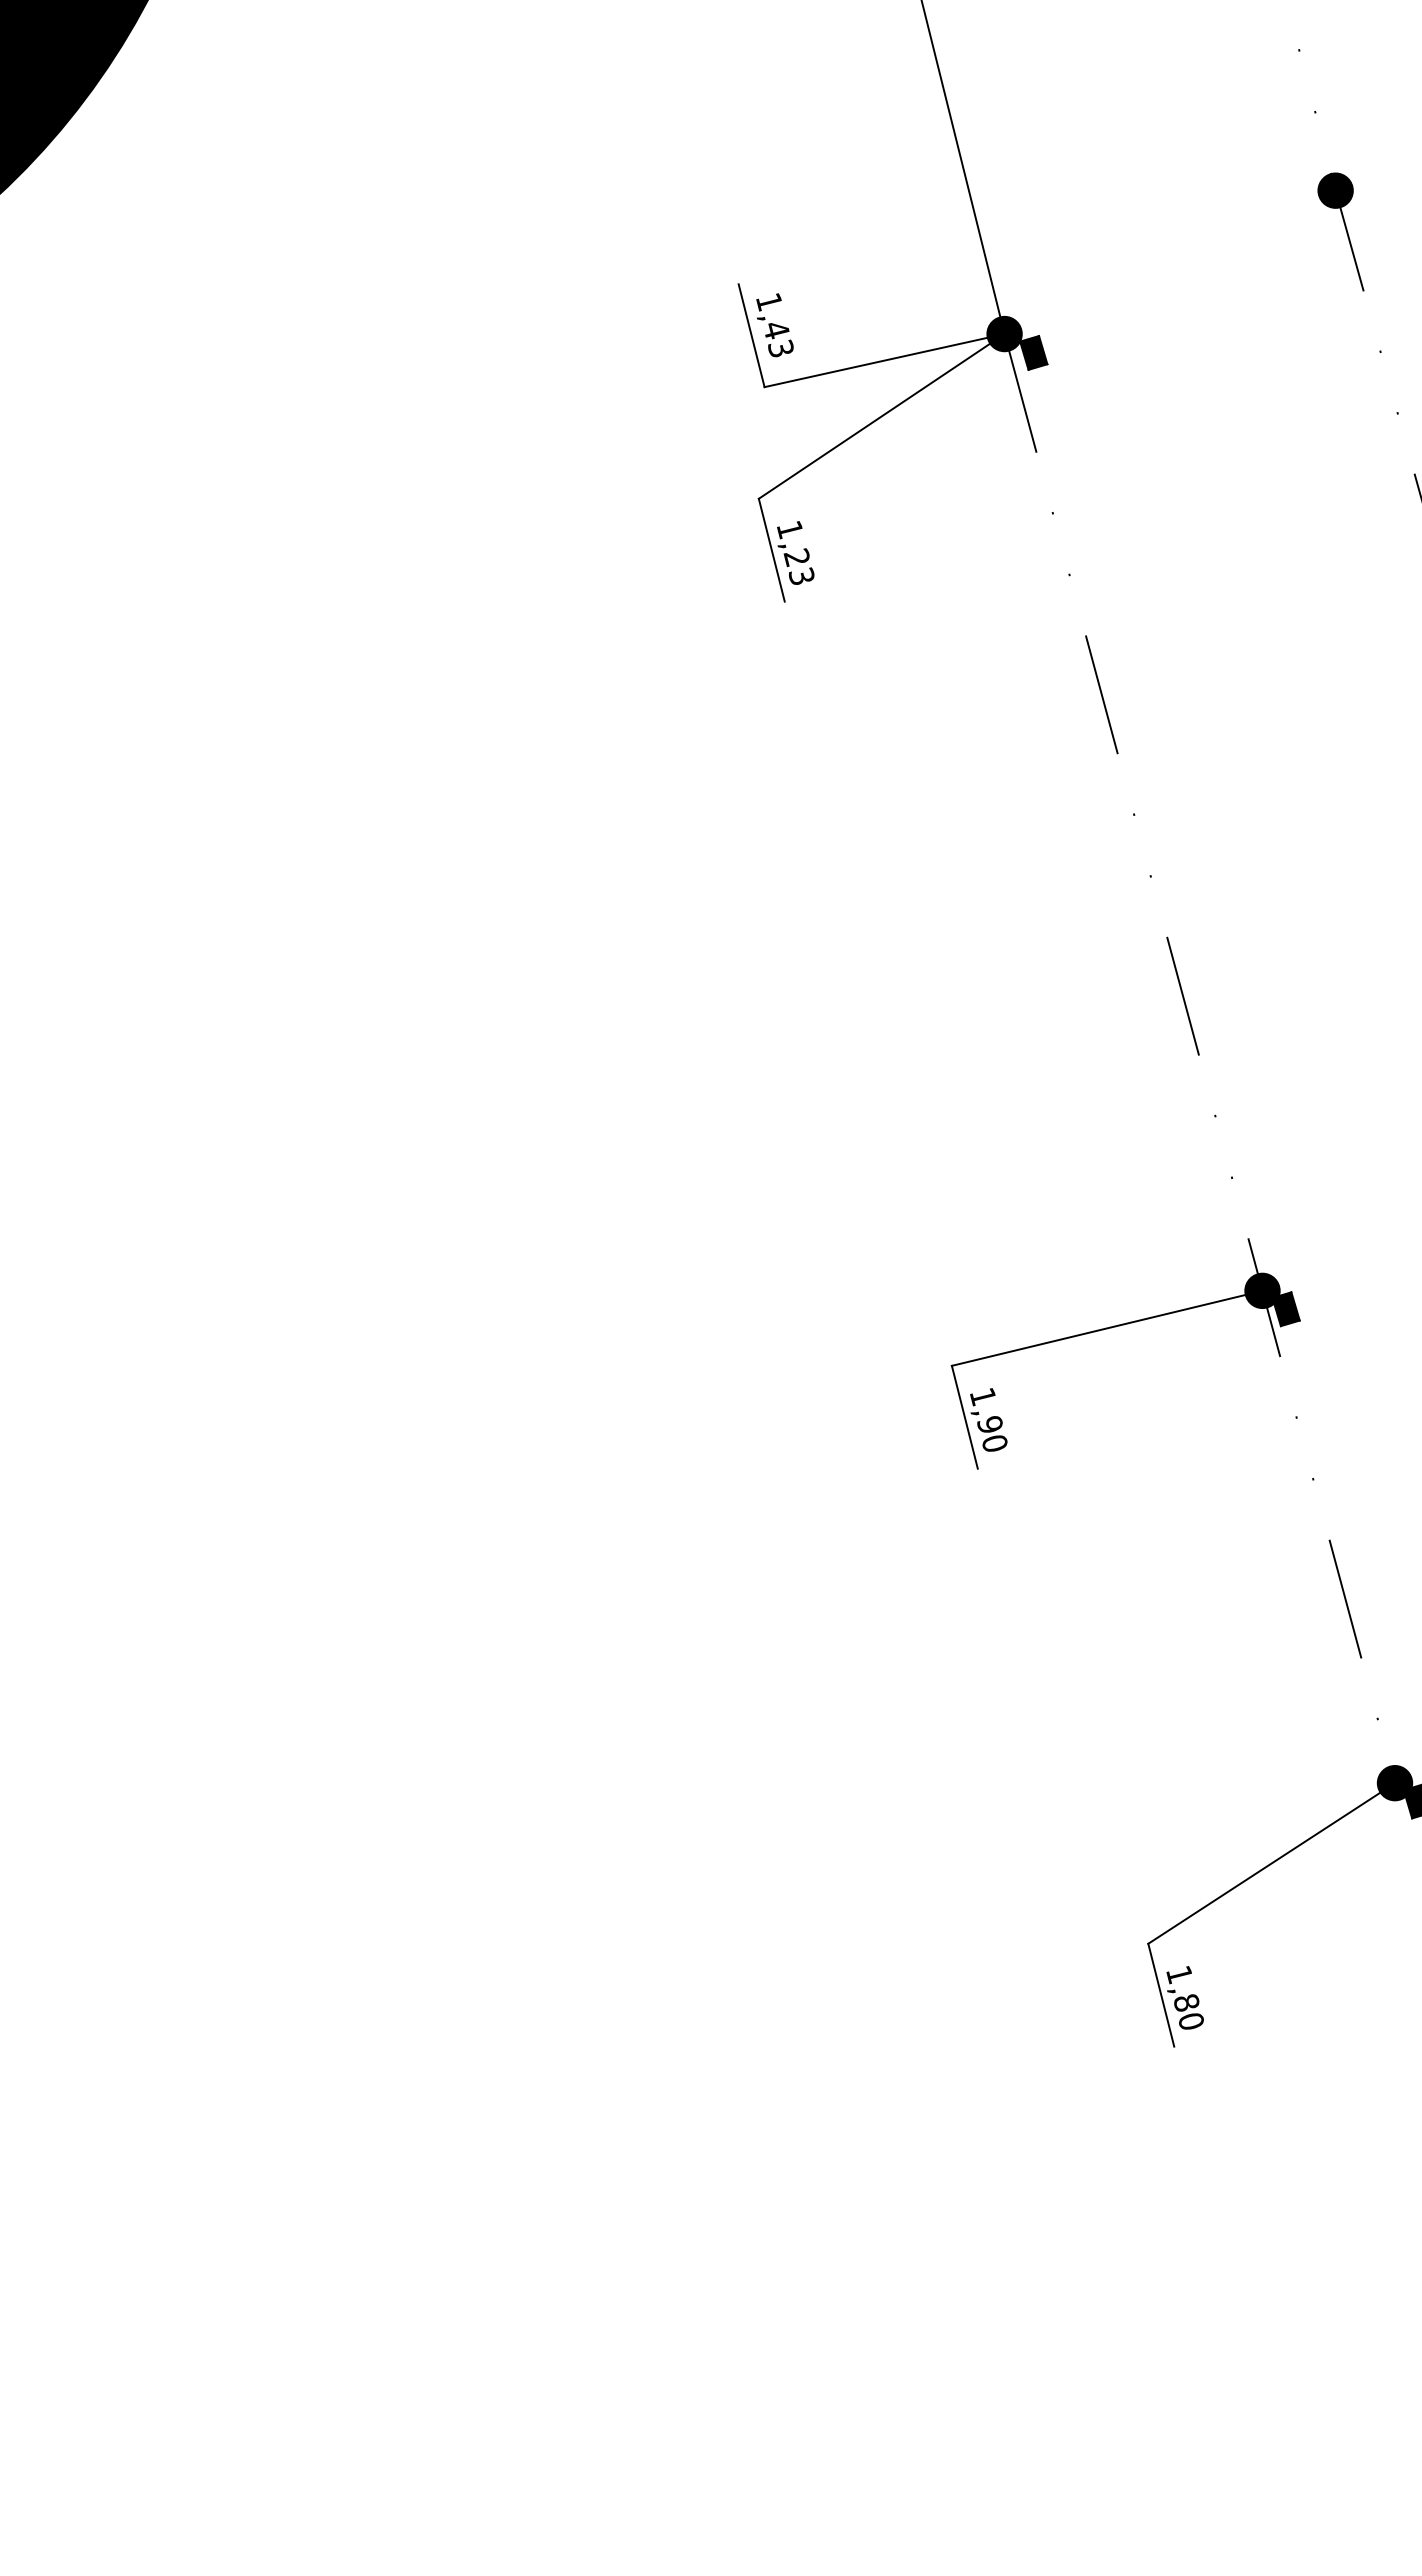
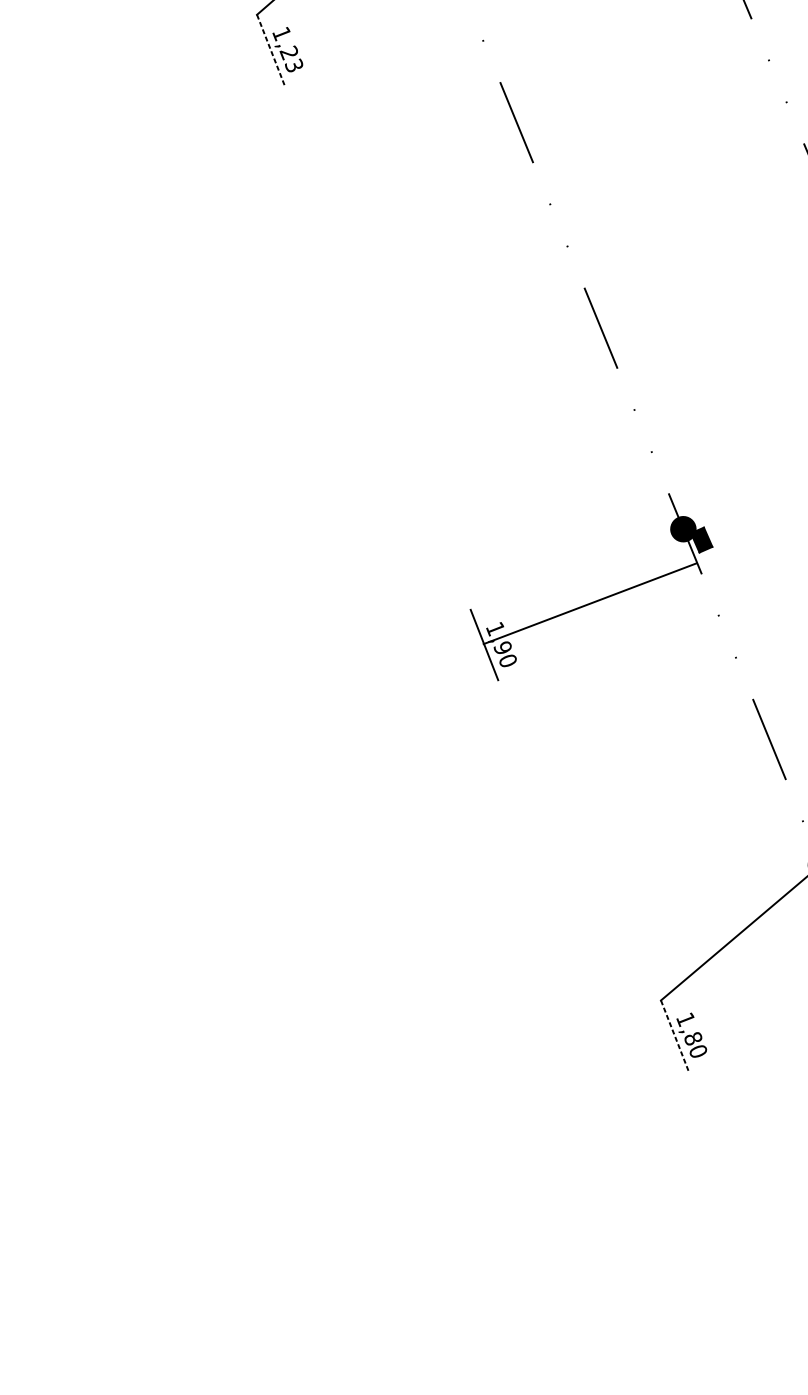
line: (771, 549) -> (270, 49), solid -> dashed
line: (1106, 1327) -> (589, 603), moved
line: (1161, 1994) -> (674, 1035), solid -> dashed

